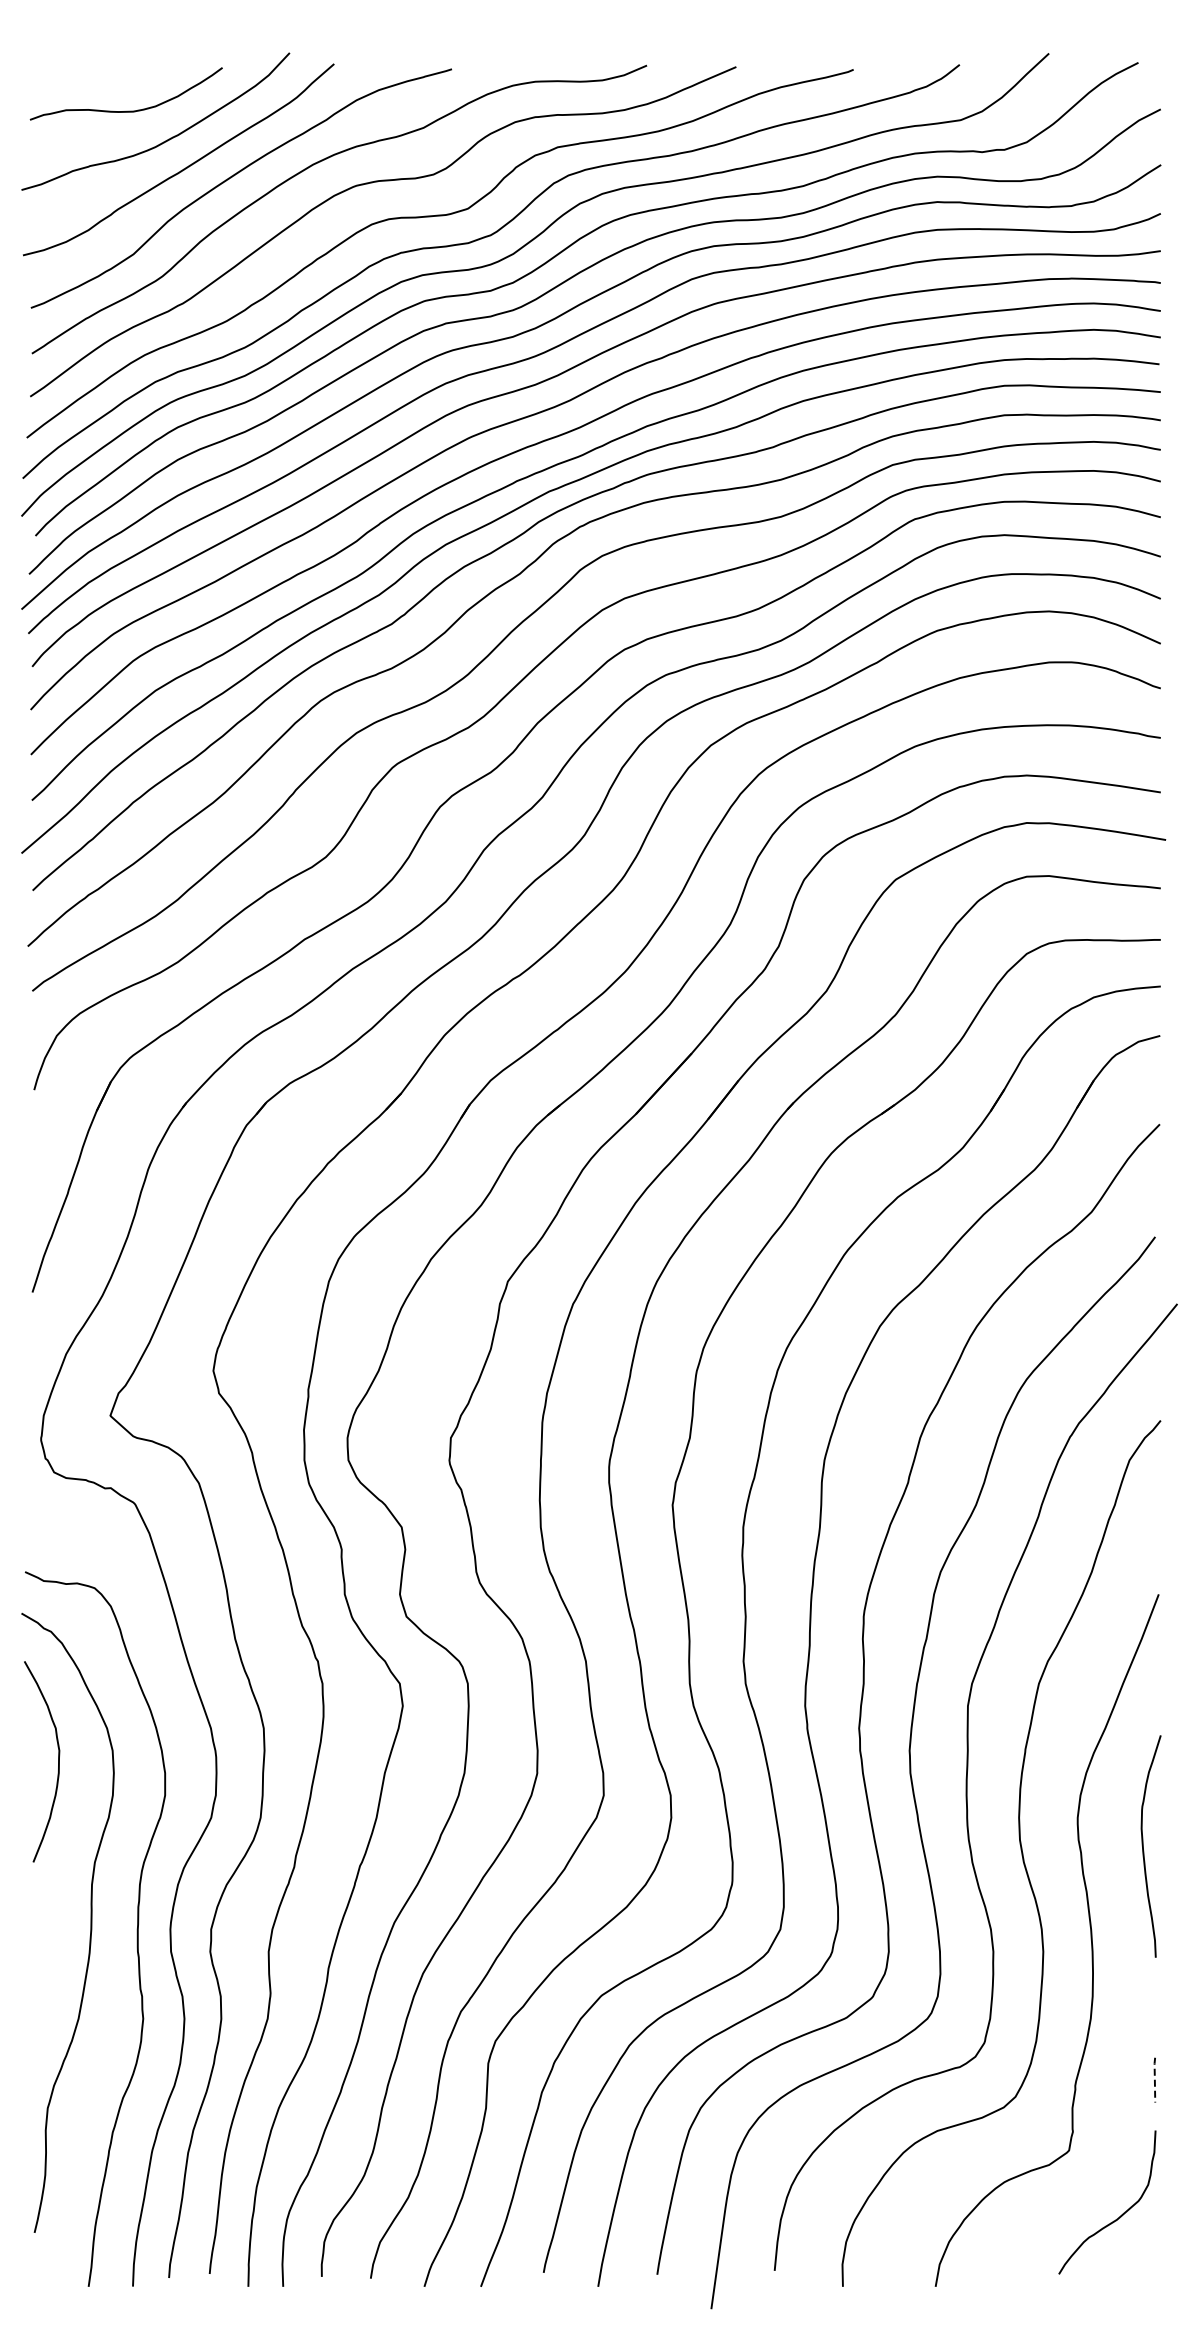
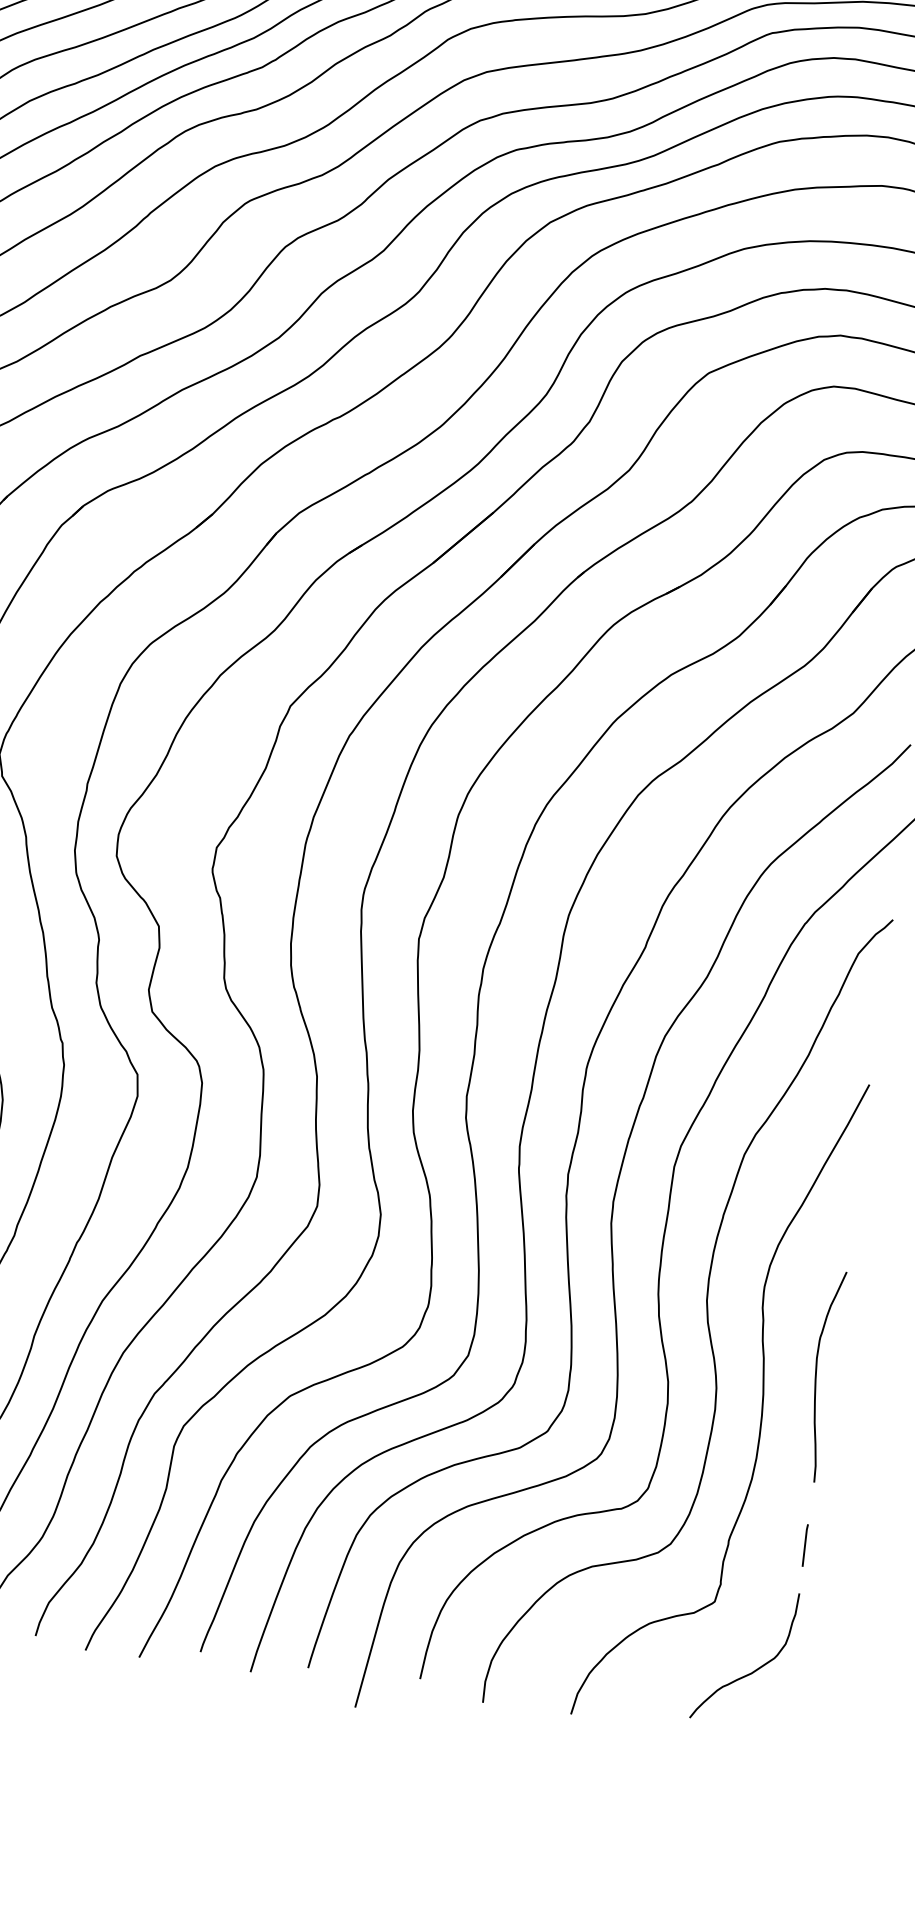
curve: (1143, 1846) -> (816, 1375), moved
line: (1154, 2080) -> (804, 1545), dashed -> solid

